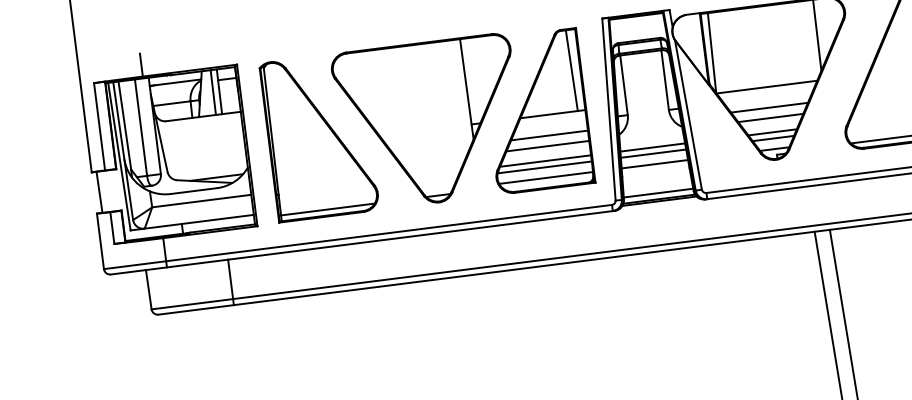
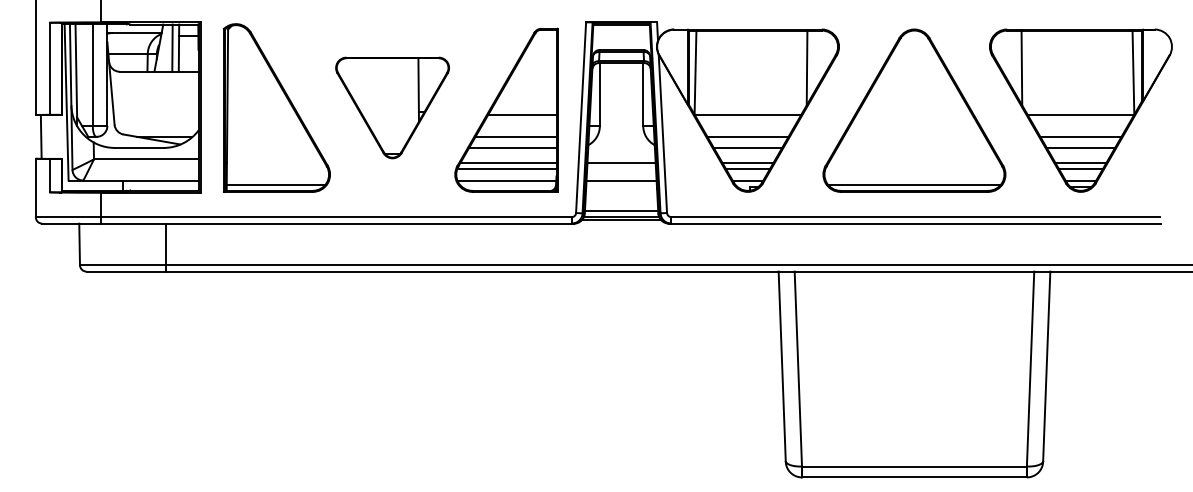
line: (571, 70) -> (547, 72), removed
part: (428, 122) -> (392, 107), size x0.6
line: (653, 153) -> (621, 169), removed

